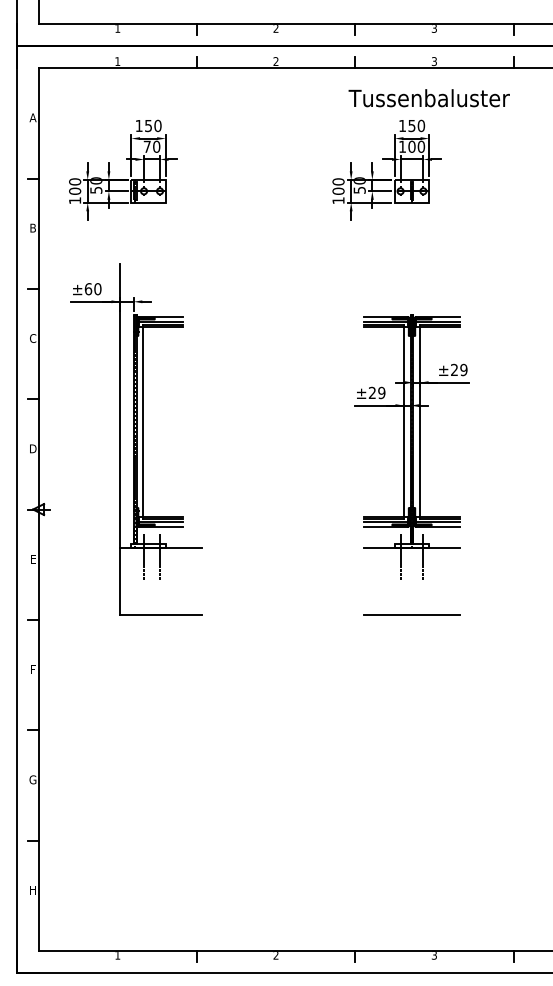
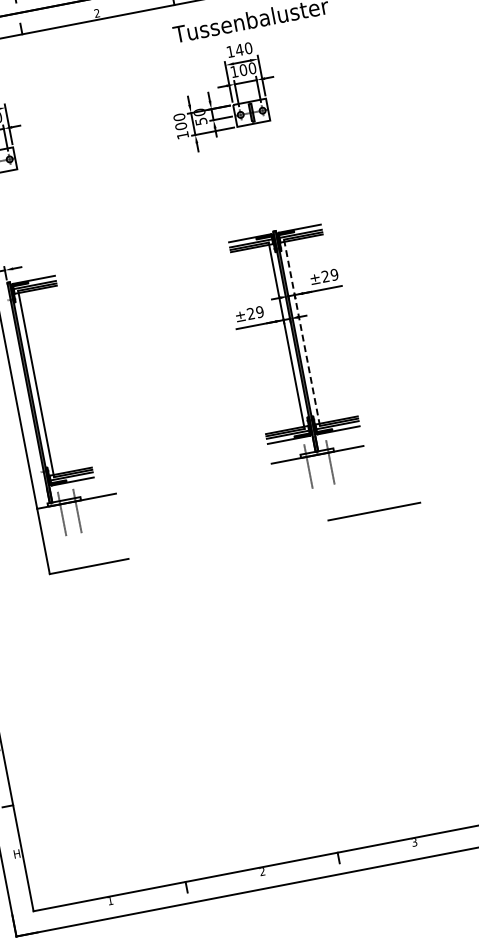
text: (411, 126) -> (239, 50), 150 -> 140
line: (420, 422) -> (302, 333), solid -> dashed
line: (411, 614) -> (373, 510), moved

